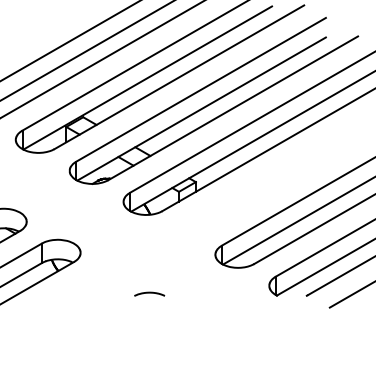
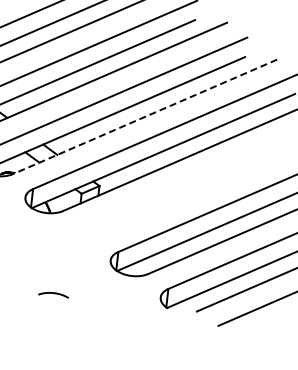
line: (233, 108) -> (145, 117), solid -> dashed
curve: (149, 293) -> (53, 293), moved

